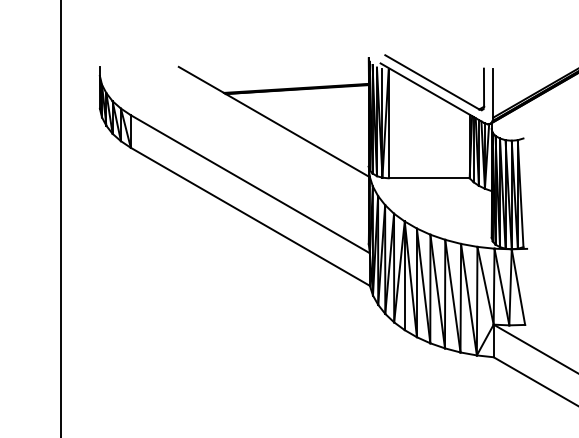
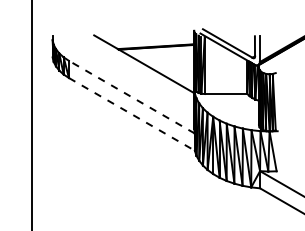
line: (249, 184) -> (131, 97), solid -> dashed
line: (249, 217) -> (131, 114), solid -> dashed

